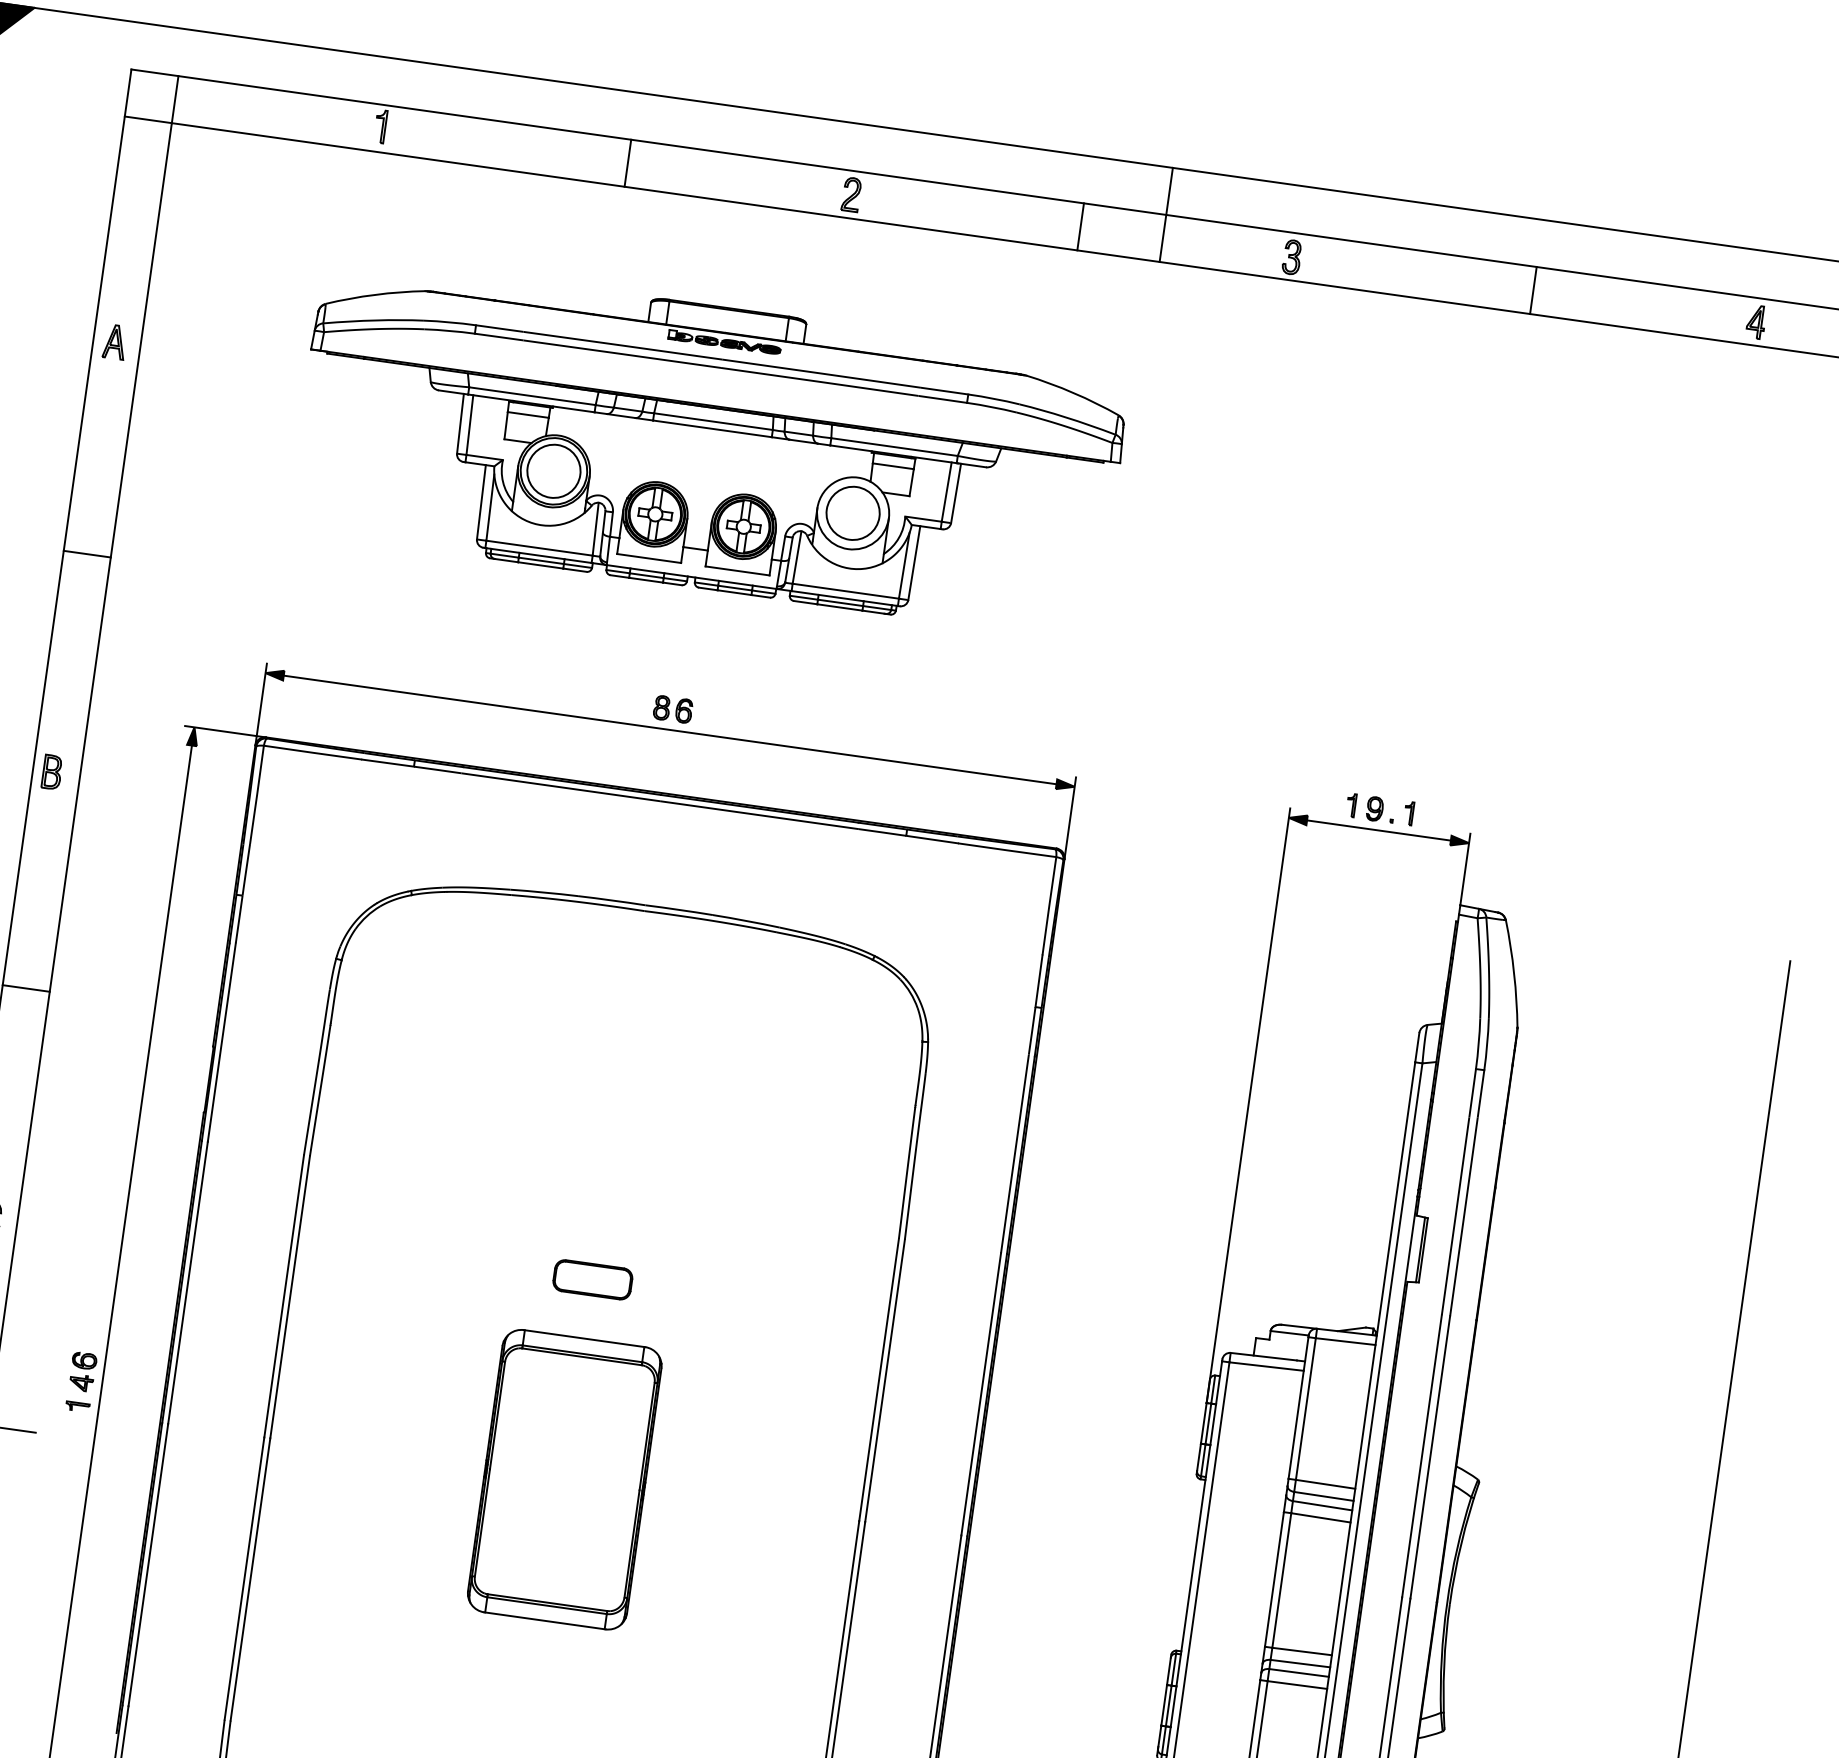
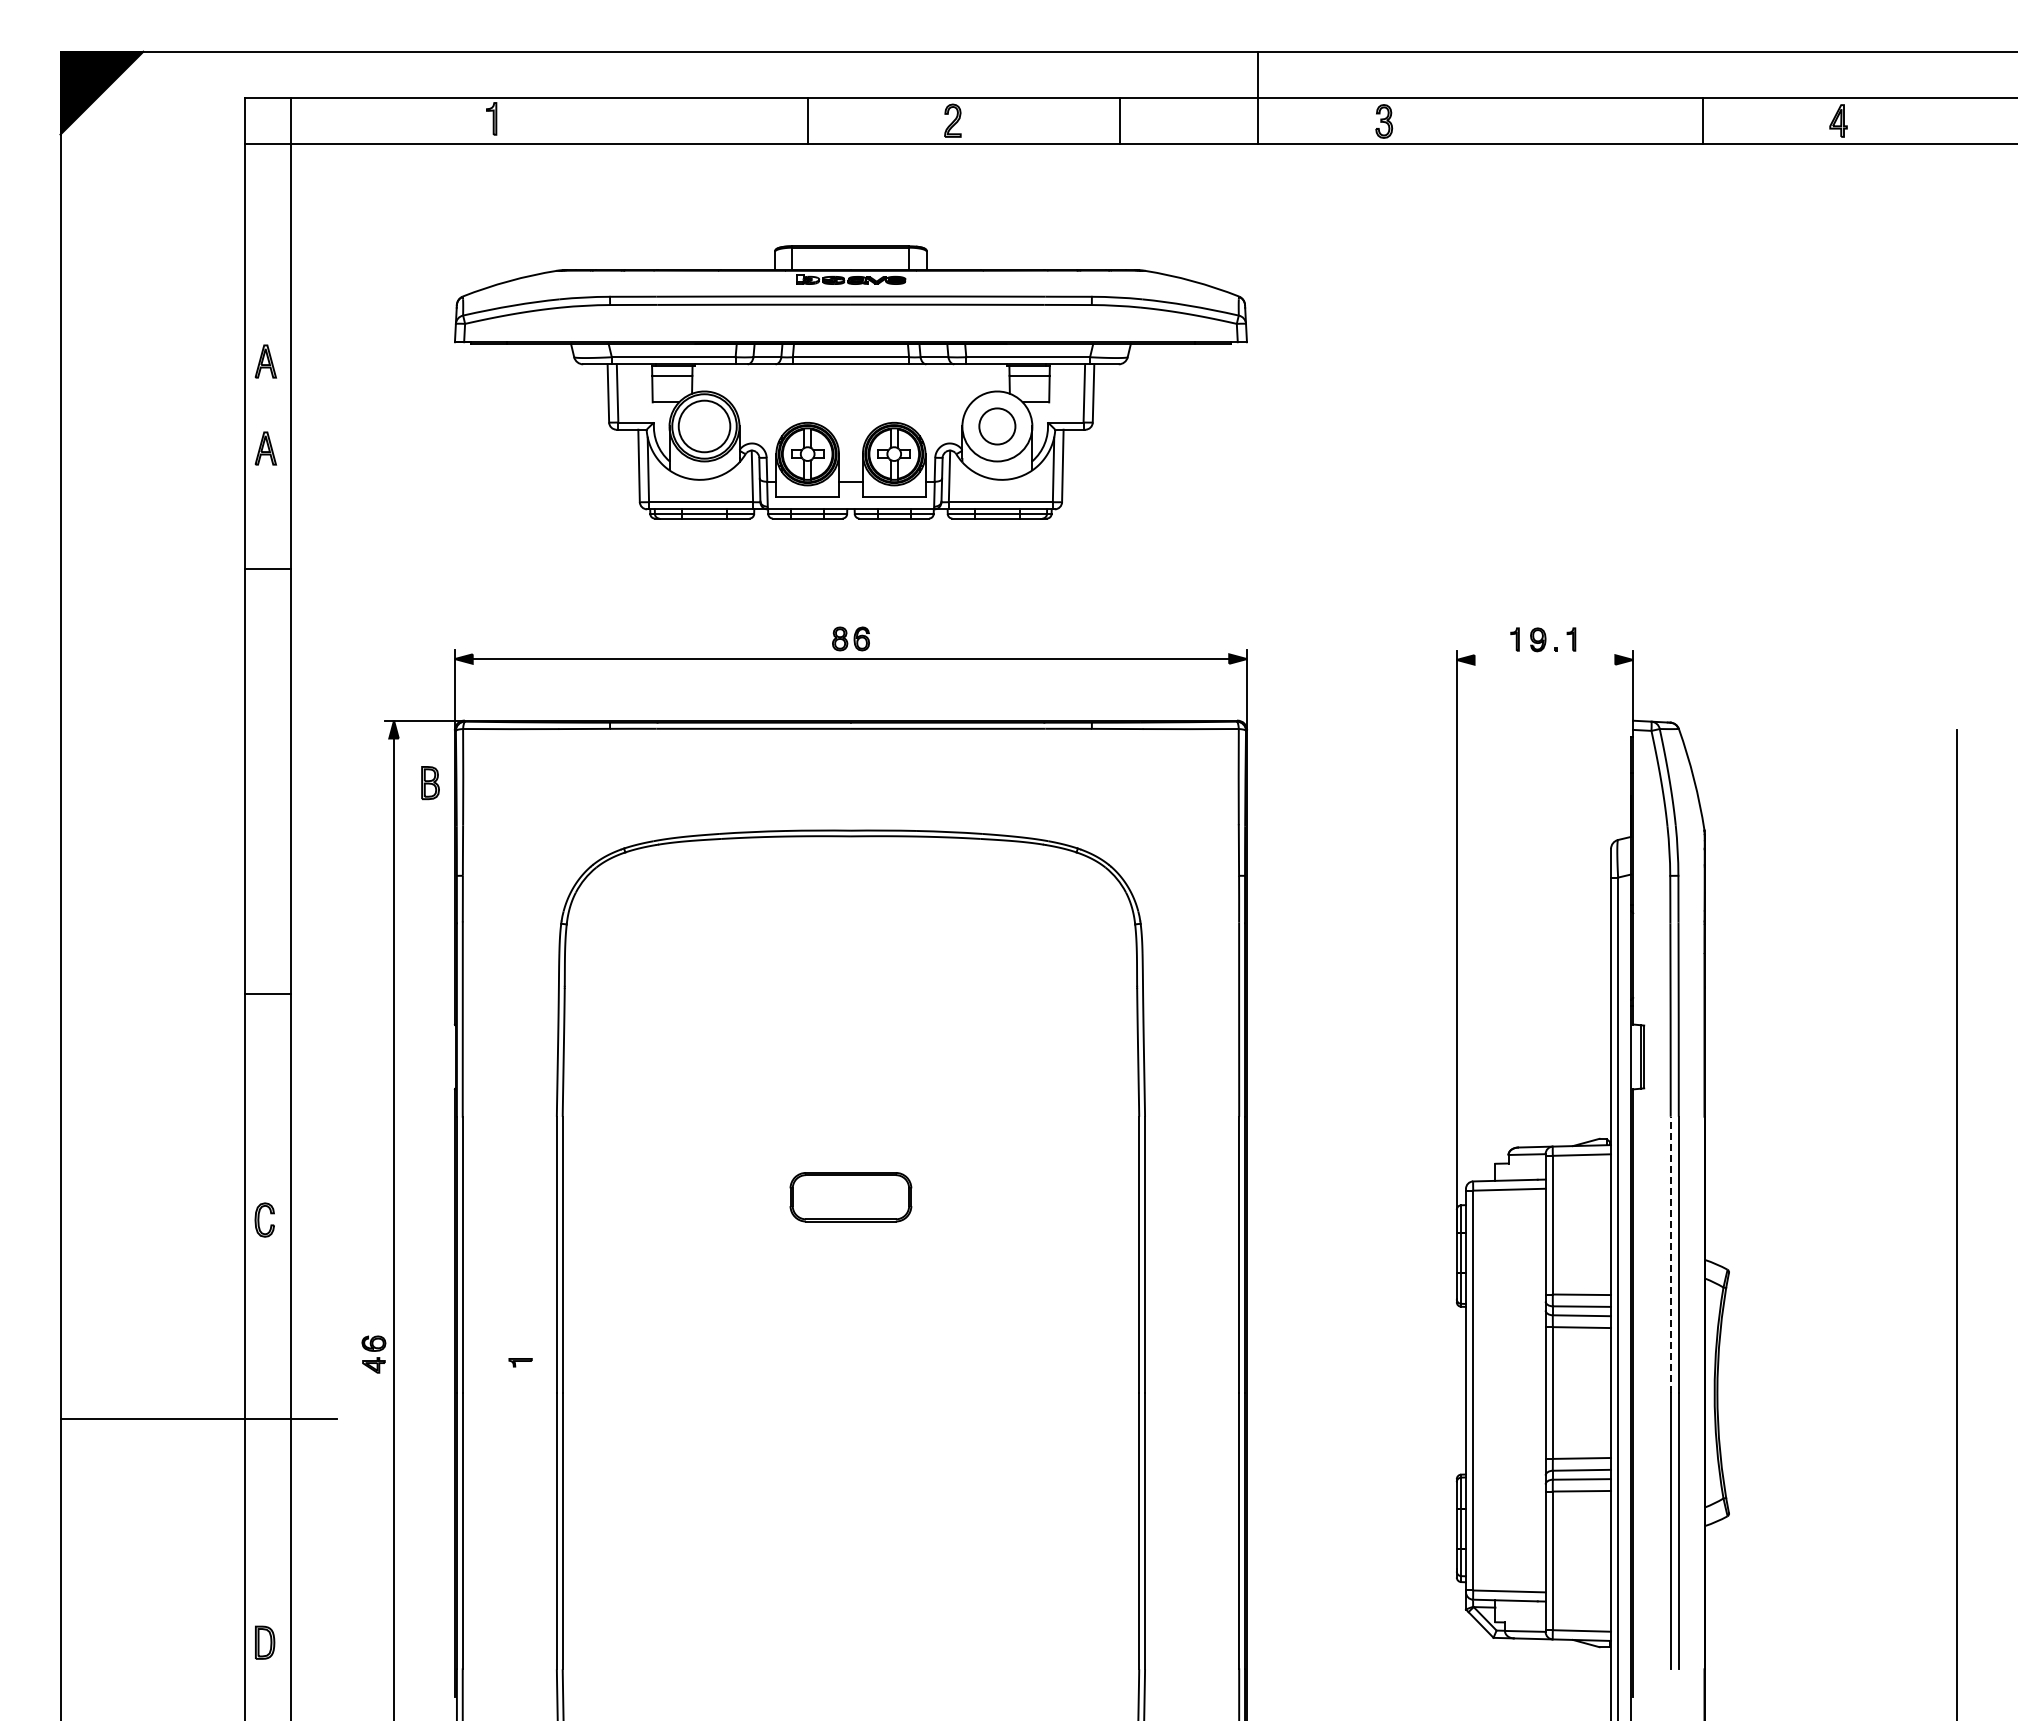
line: (627, 162) -> (807, 120), moved
line: (1081, 226) -> (1120, 120), moved
line: (1533, 290) -> (1703, 120), moved
part: (102, 430) -> (265, 448), added
circle: (853, 513) -> (997, 426), size x0.7
part: (52, 772) -> (430, 783), moved
line: (1378, 829) -> (1544, 659), removed
part: (592, 1279) -> (850, 1197), size x1.6
part: (77, 1406) -> (520, 1362), moved
line: (1421, 1455) -> (1670, 1254), solid -> dashed
part: (564, 1479) -> (850, 1392), removed

